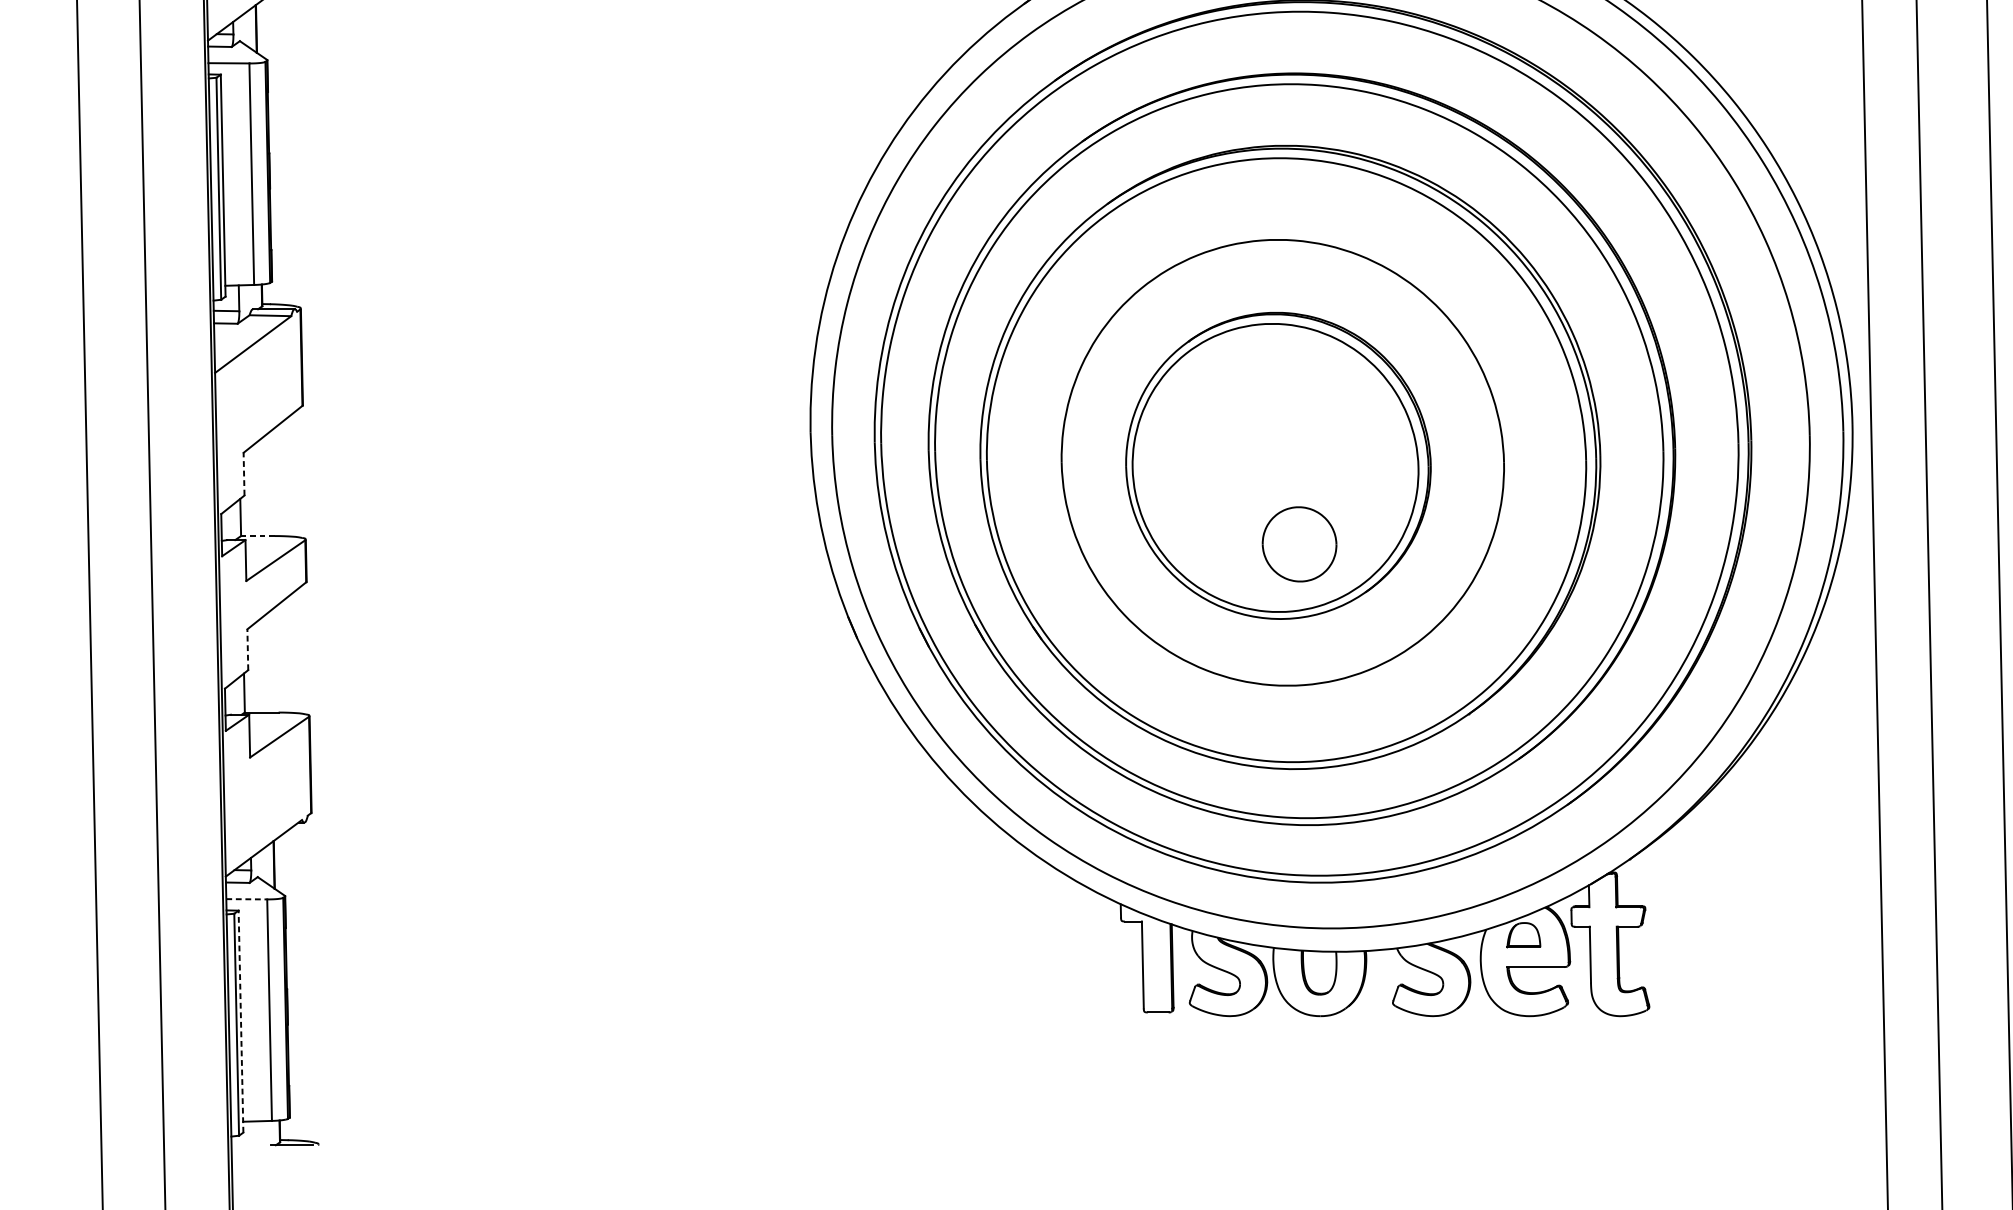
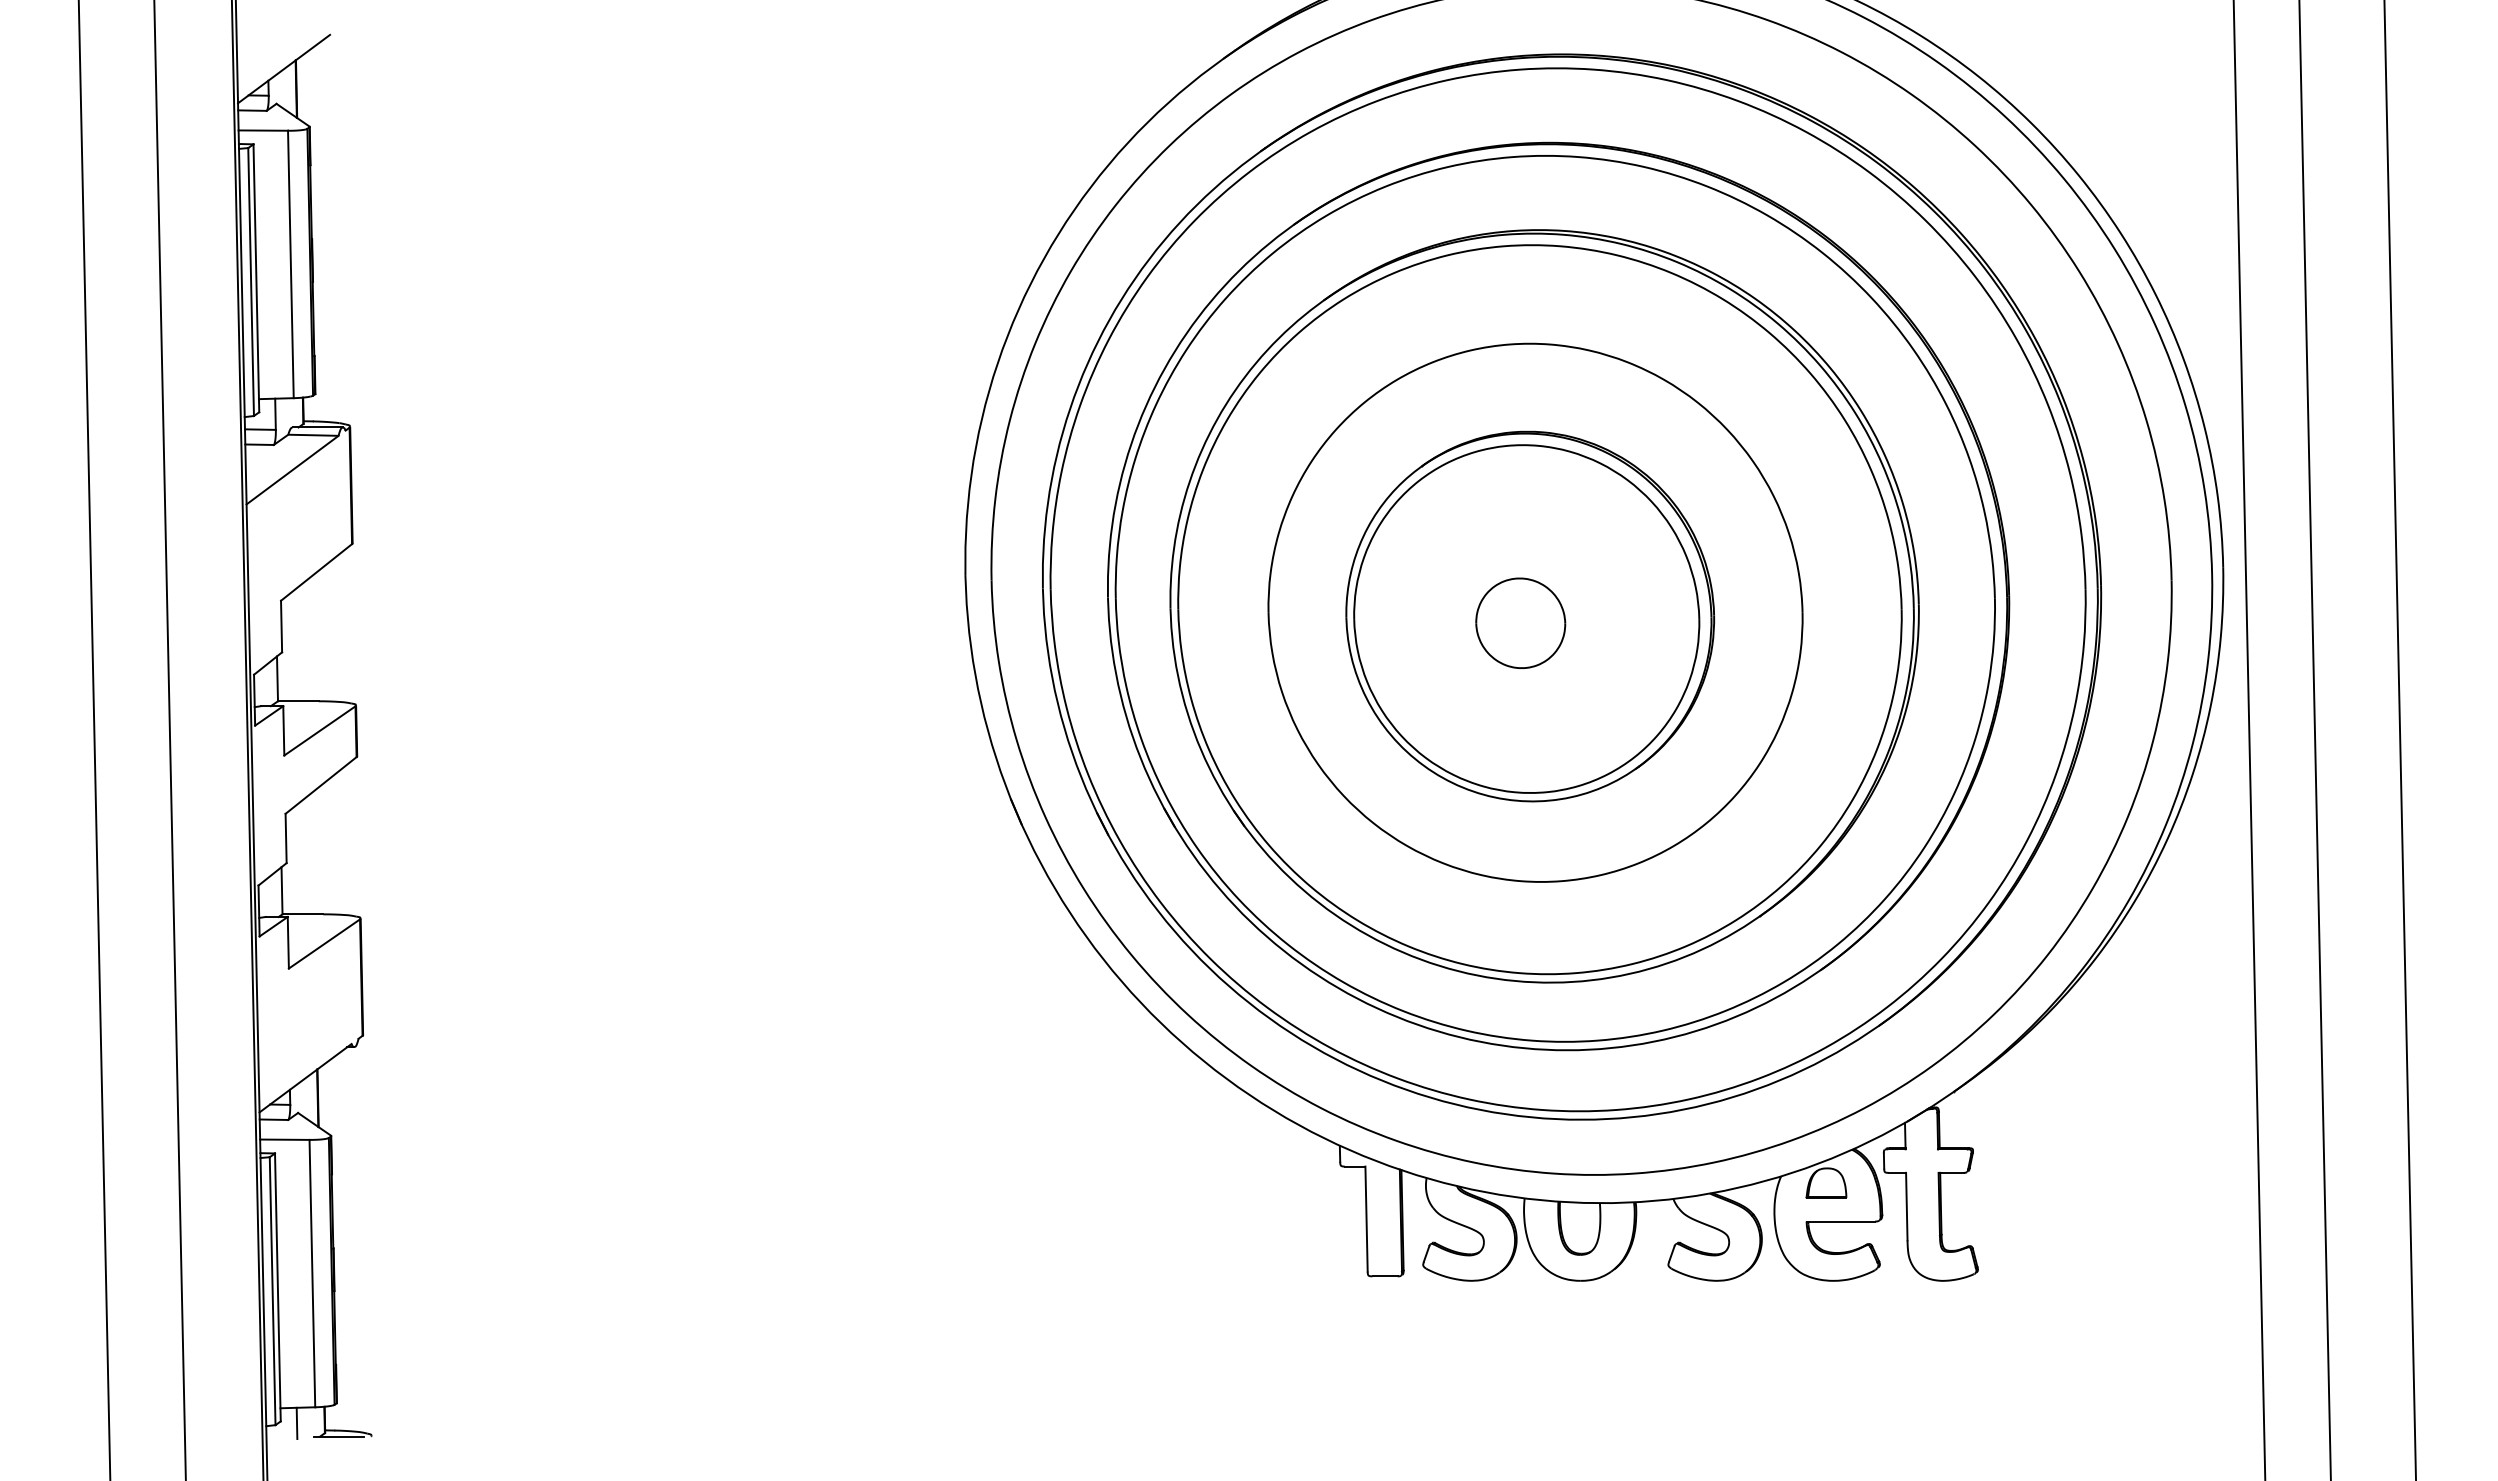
line: (244, 474) -> (281, 626), dashed -> solid
line: (257, 536) -> (297, 701), dashed -> solid
part: (1299, 543) -> (1520, 622), moved
line: (248, 649) -> (286, 838), dashed -> solid
line: (246, 899) -> (284, 1139), dashed -> solid
line: (240, 1020) -> (277, 1286), dashed -> solid
line: (256, 1134) -> (296, 1423), added

